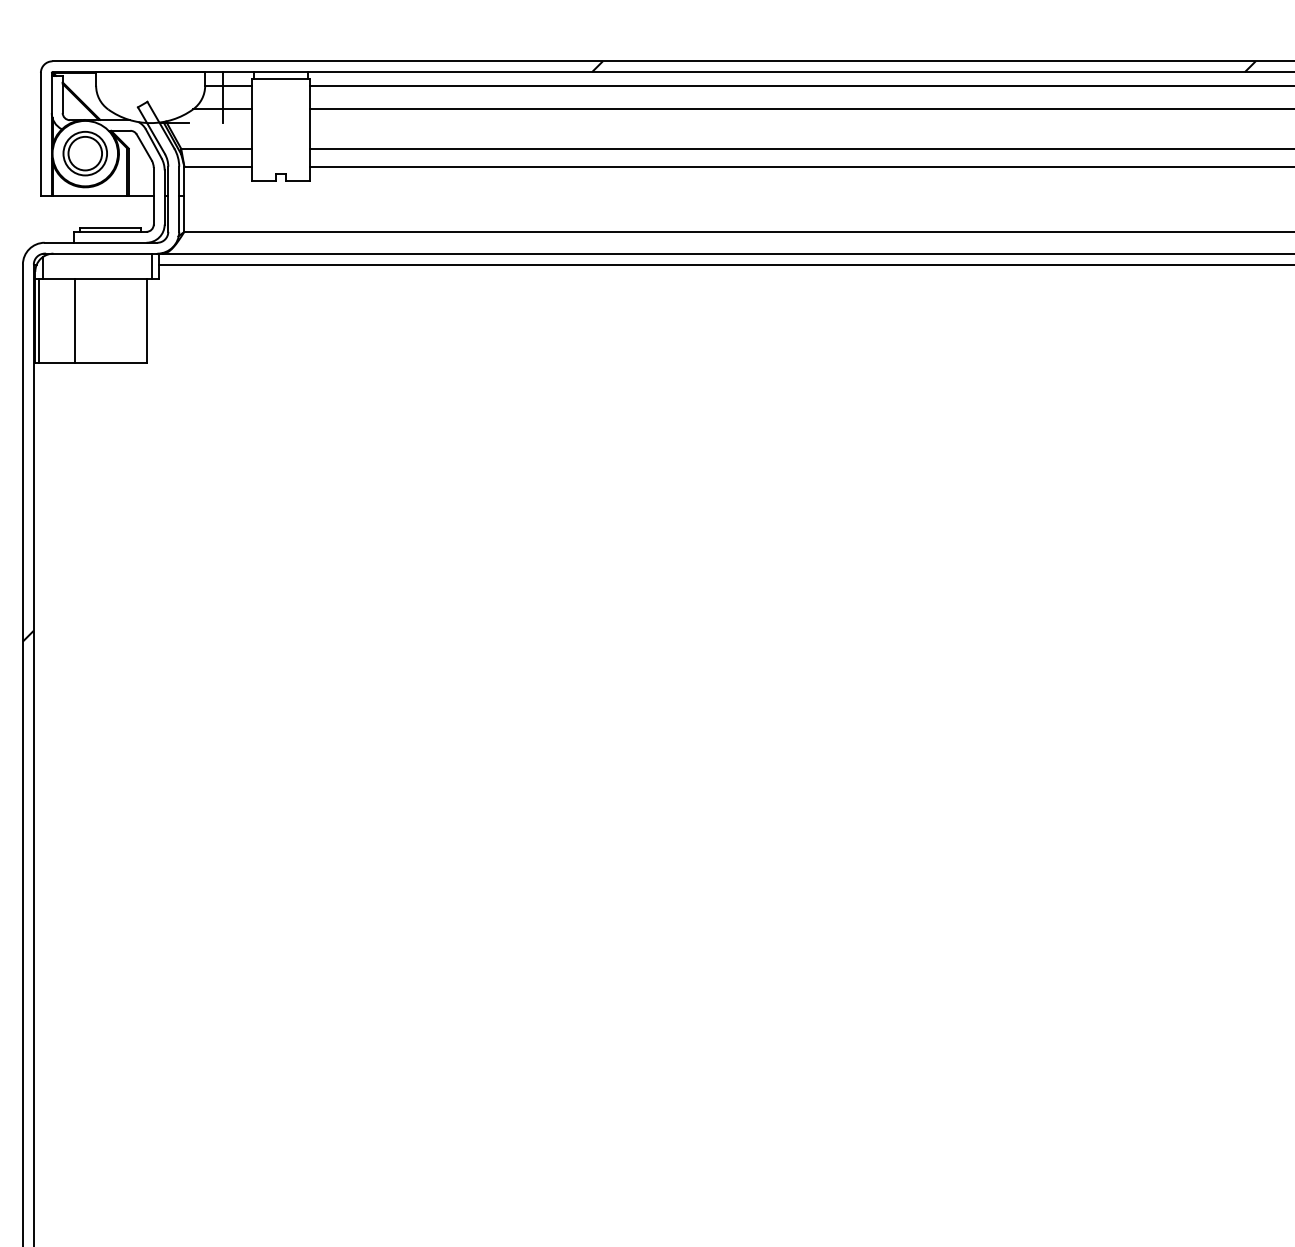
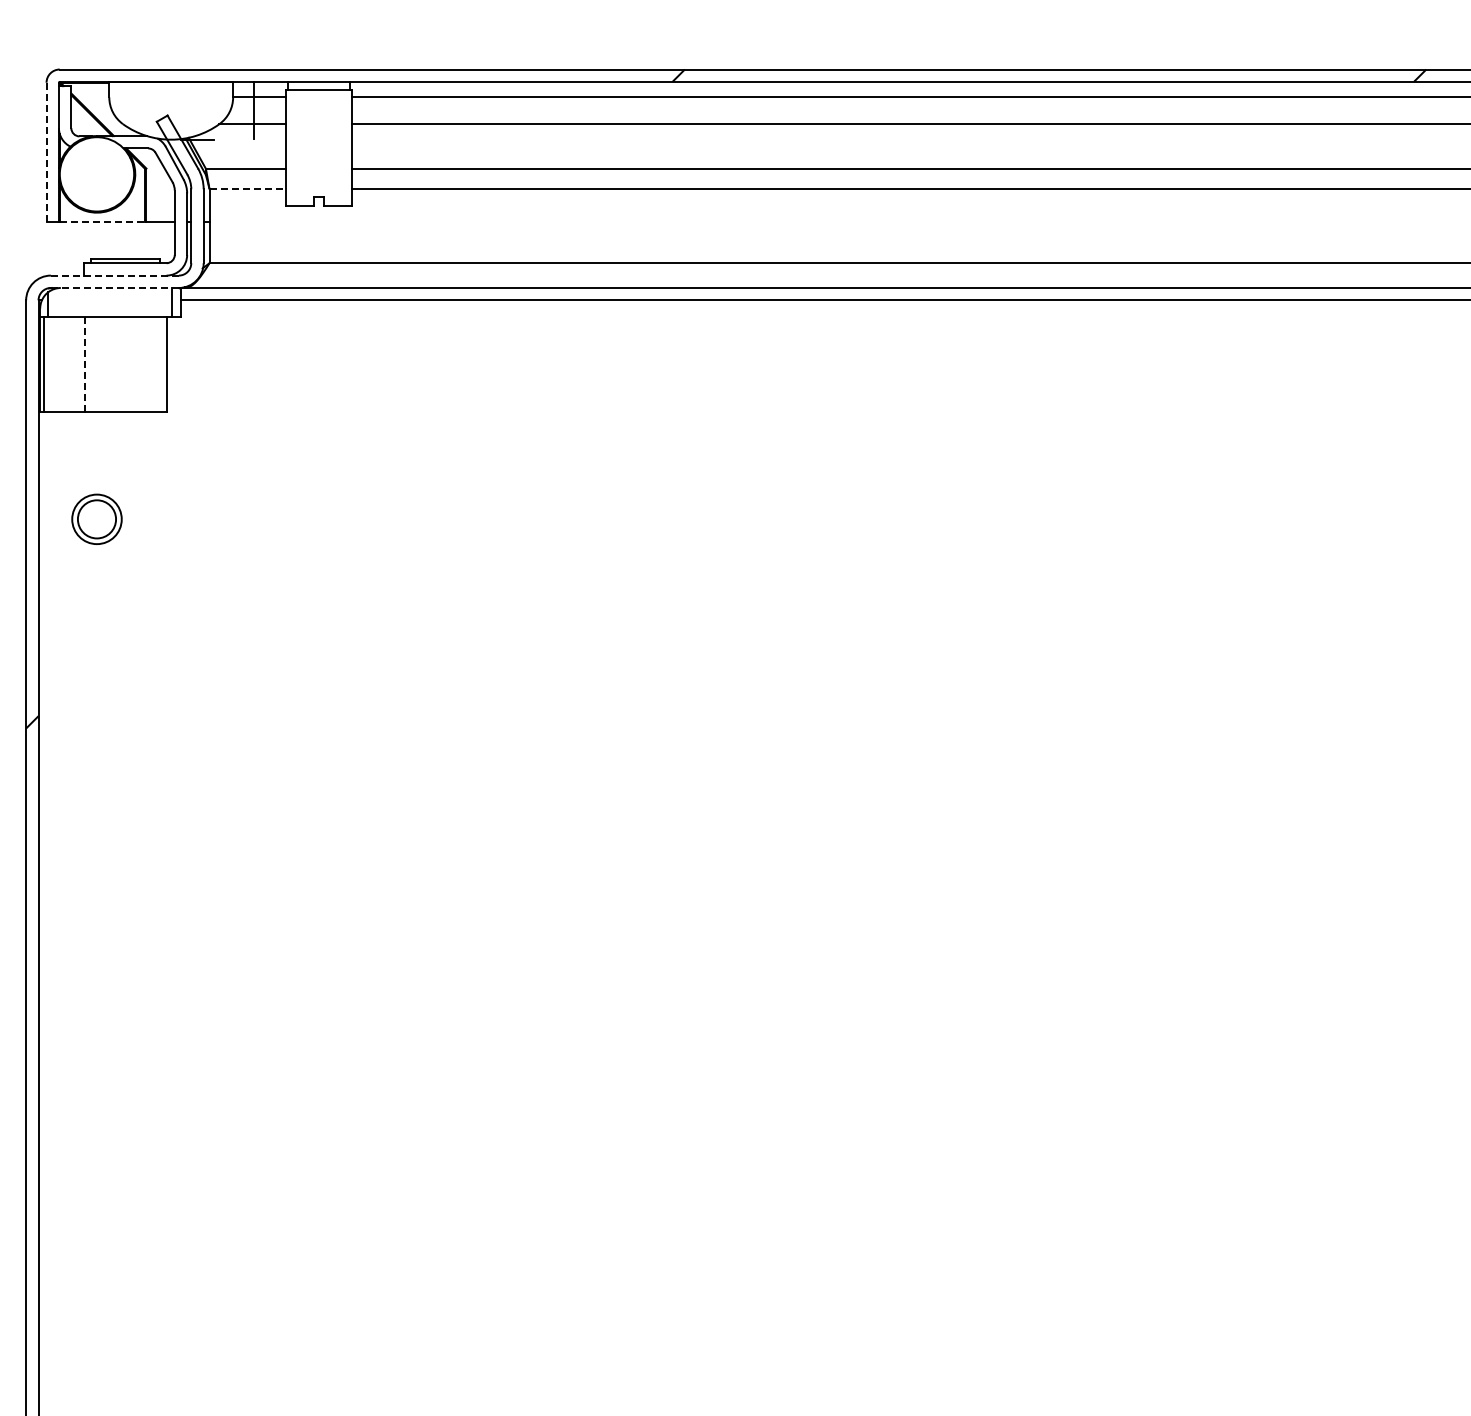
line: (40, 134) -> (46, 152), solid -> dashed
part: (84, 152) -> (96, 518), moved
line: (218, 166) -> (248, 189), solid -> dashed
line: (90, 196) -> (102, 222), solid -> dashed
line: (100, 242) -> (114, 275), solid -> dashed
line: (100, 253) -> (114, 287), solid -> dashed
line: (74, 321) -> (84, 364), solid -> dashed

